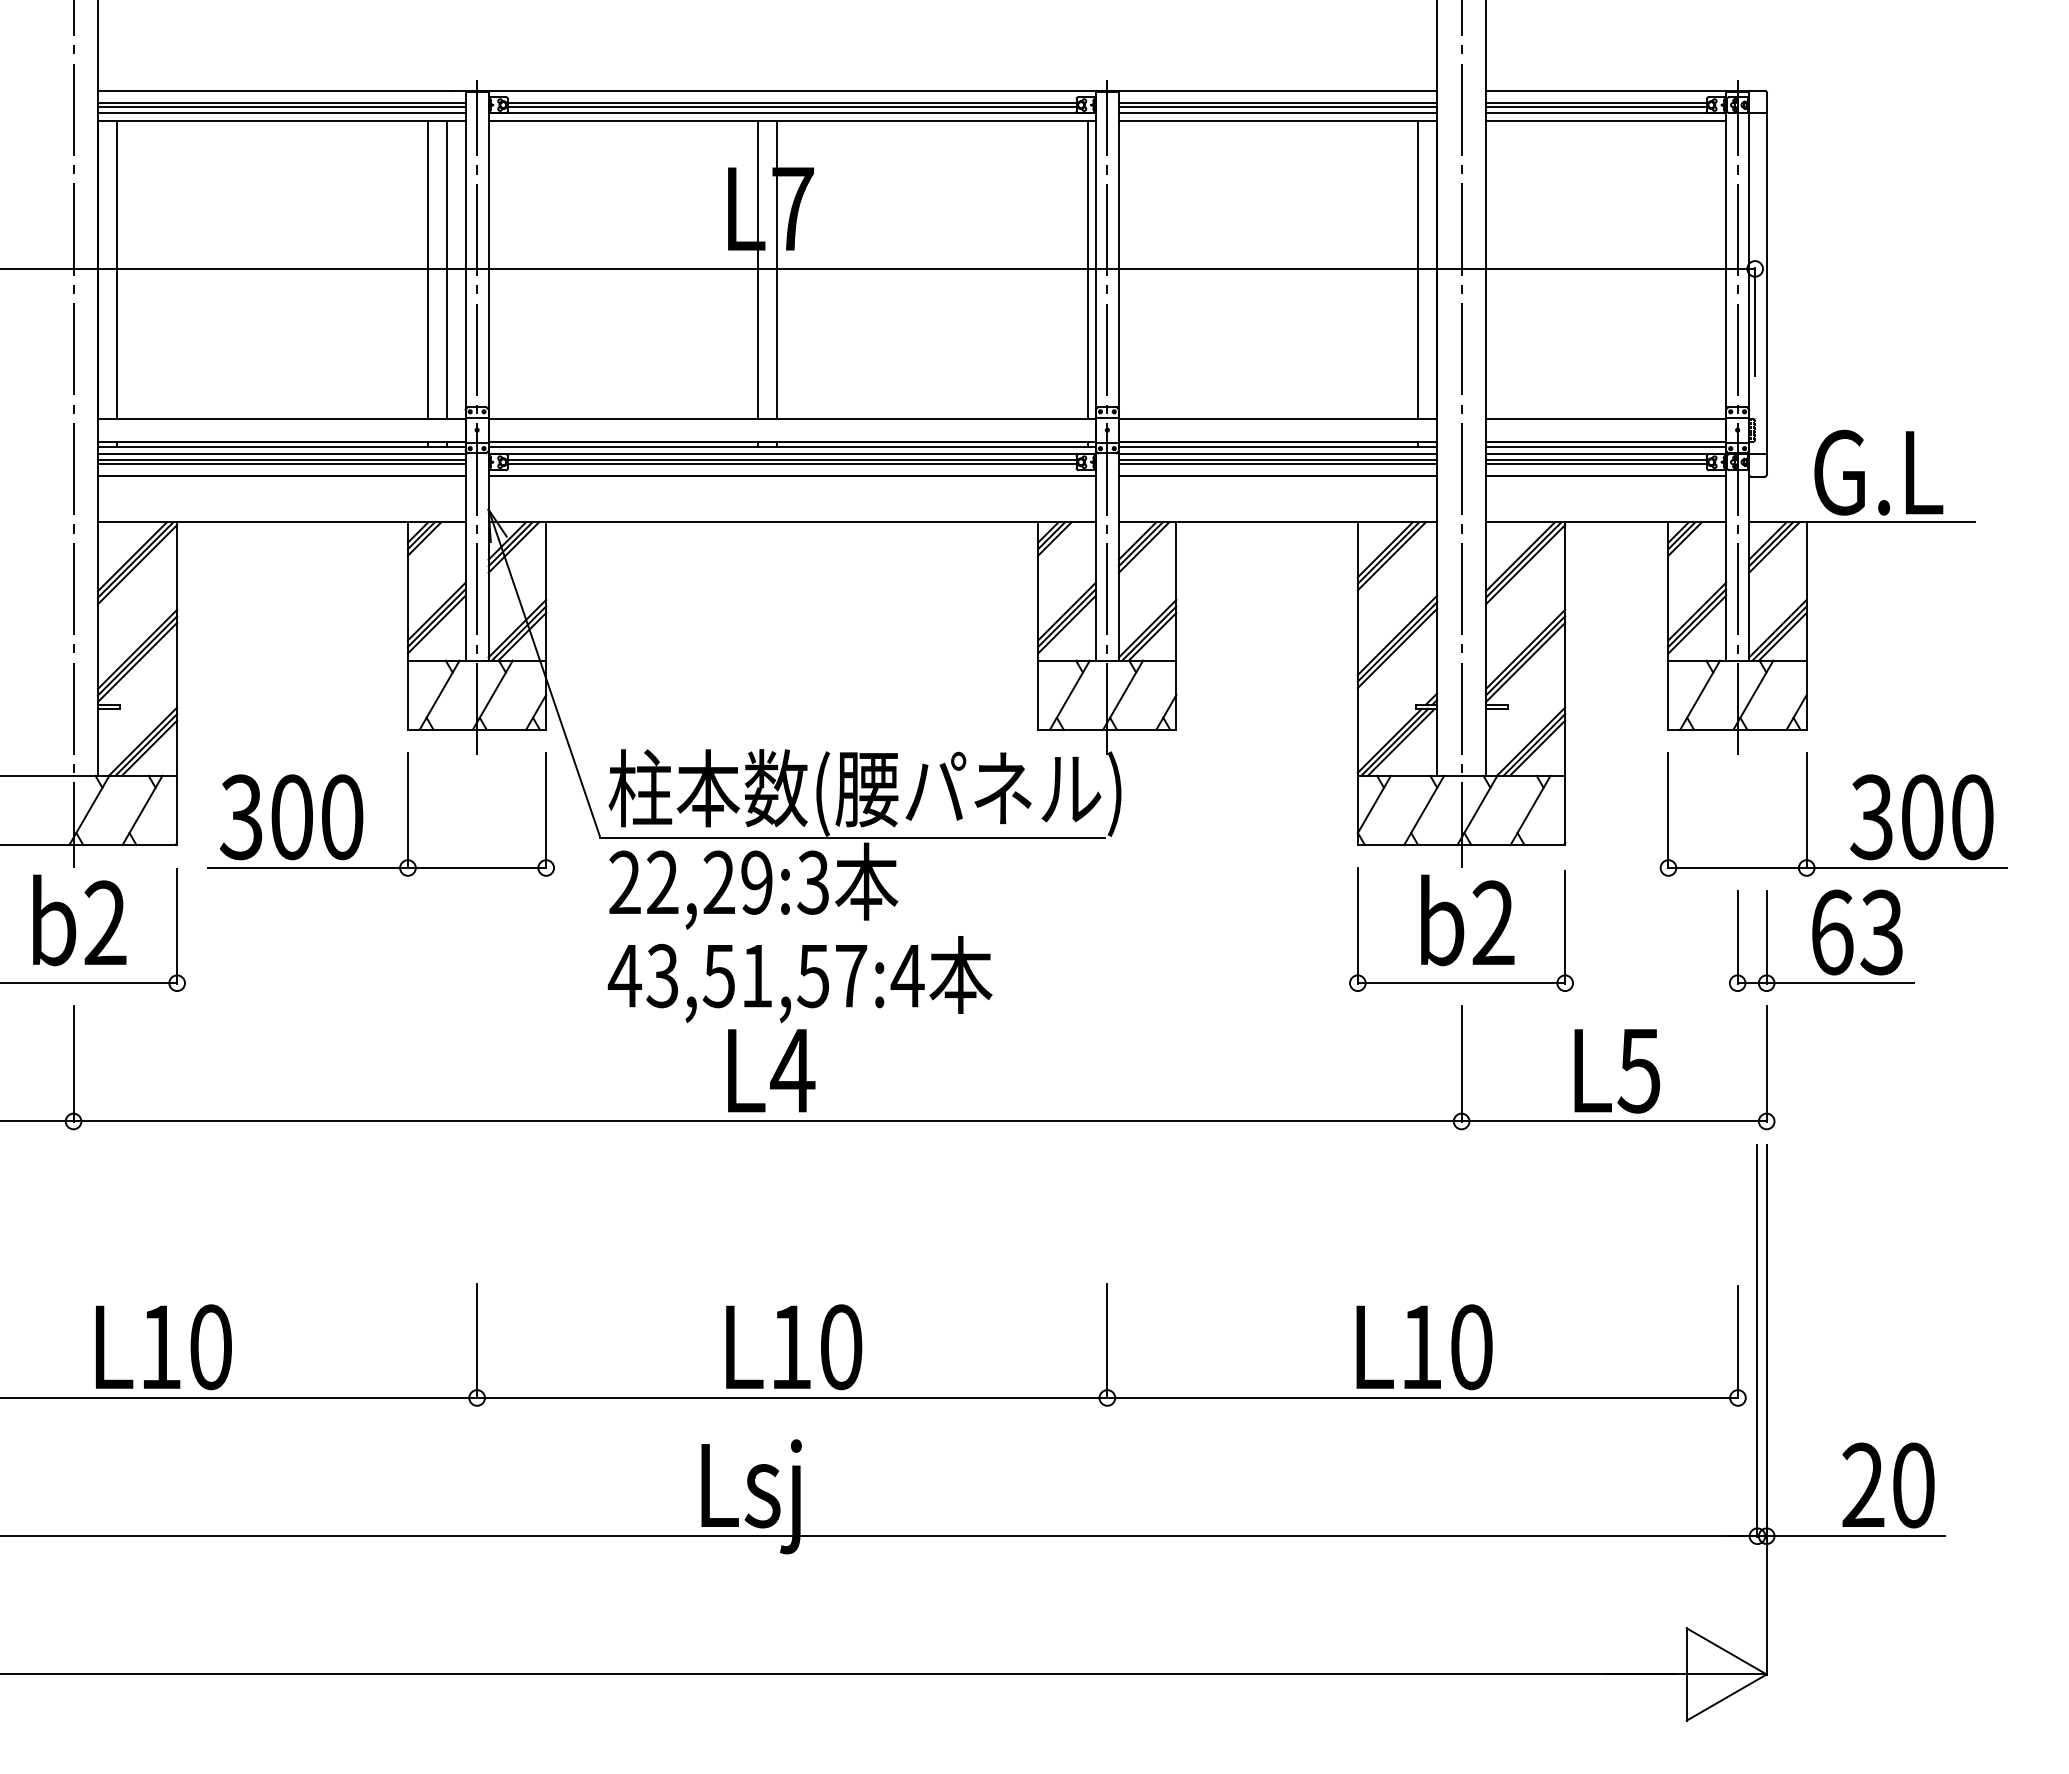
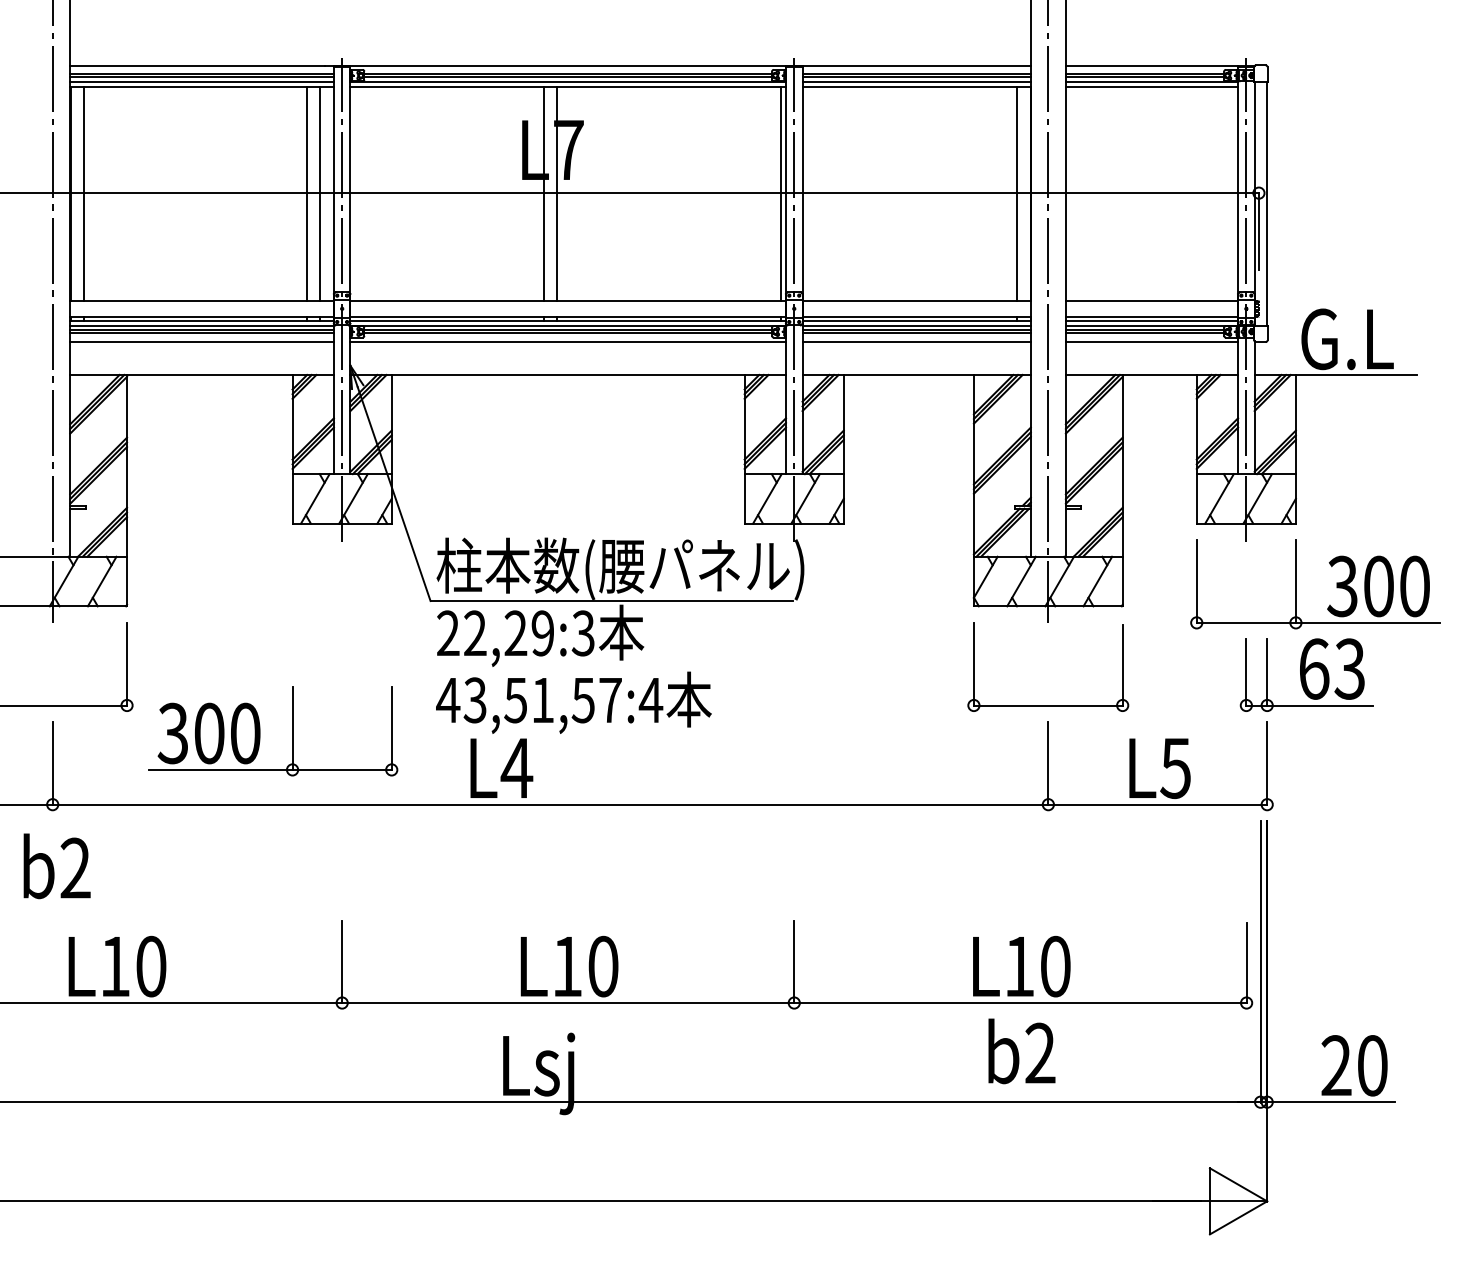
part: (363, 814) -> (260, 731), moved
text: (79, 920) -> (56, 866), moved
text: (1467, 920) -> (1021, 1051), moved
text: (771, 1070) -> (501, 768), moved

